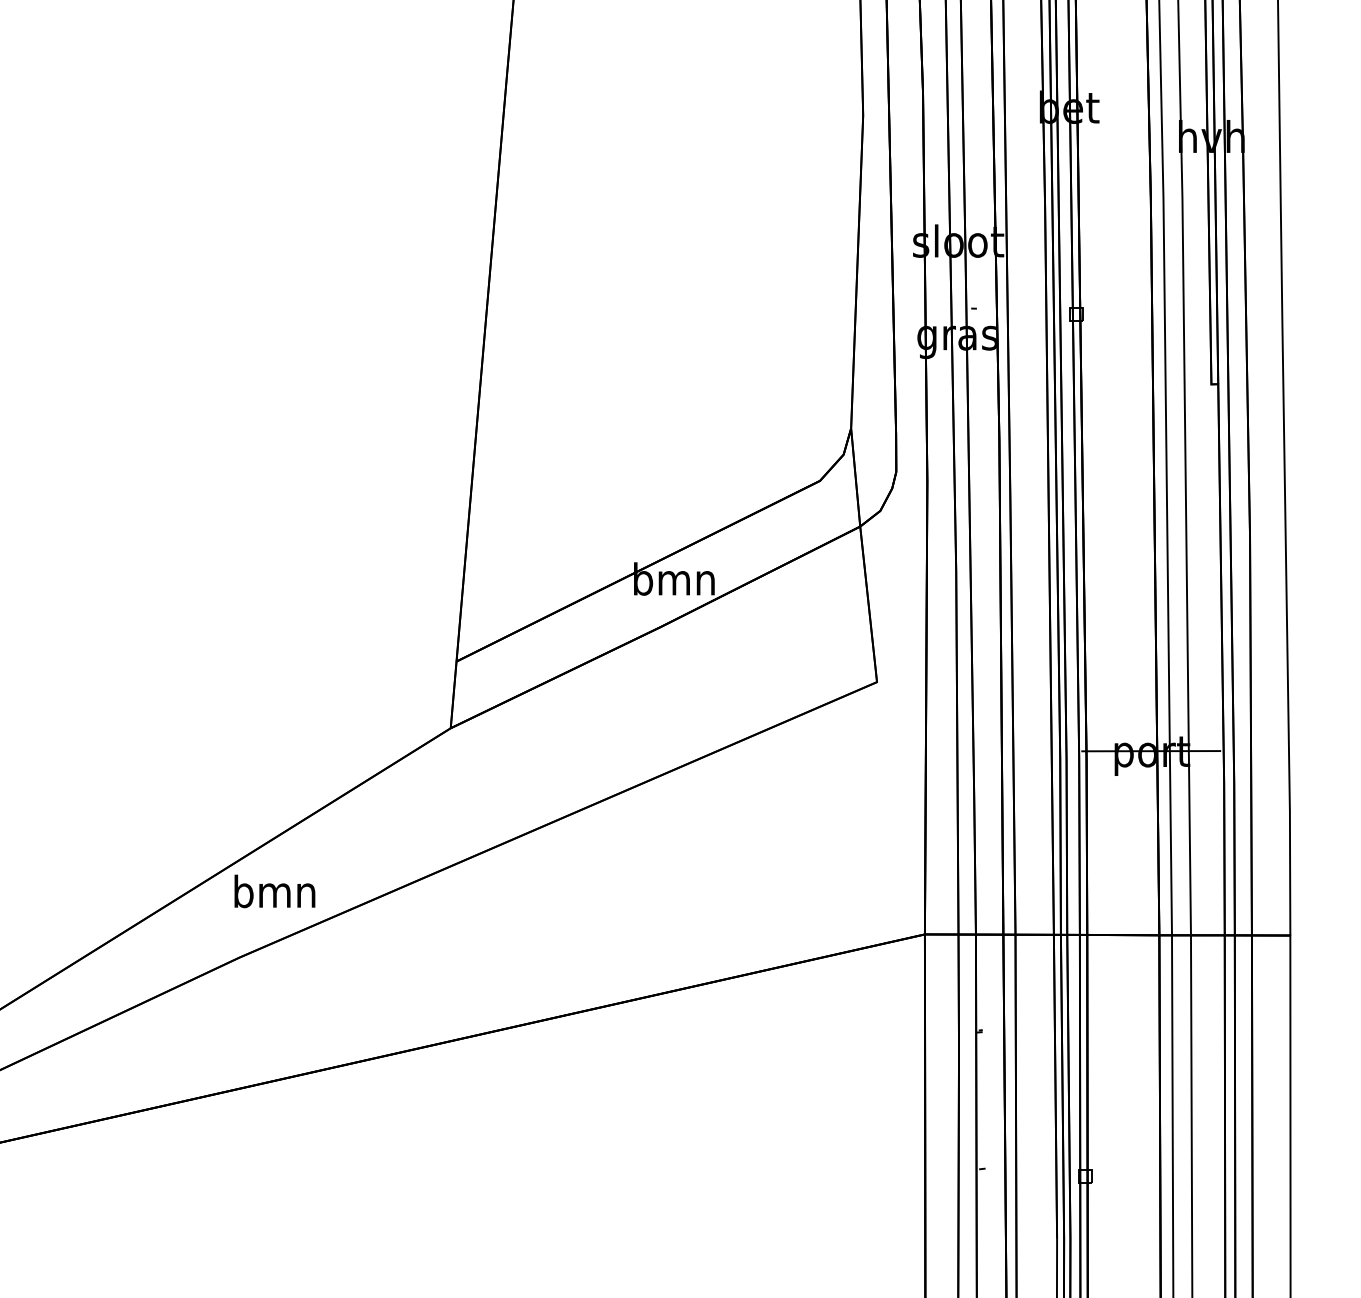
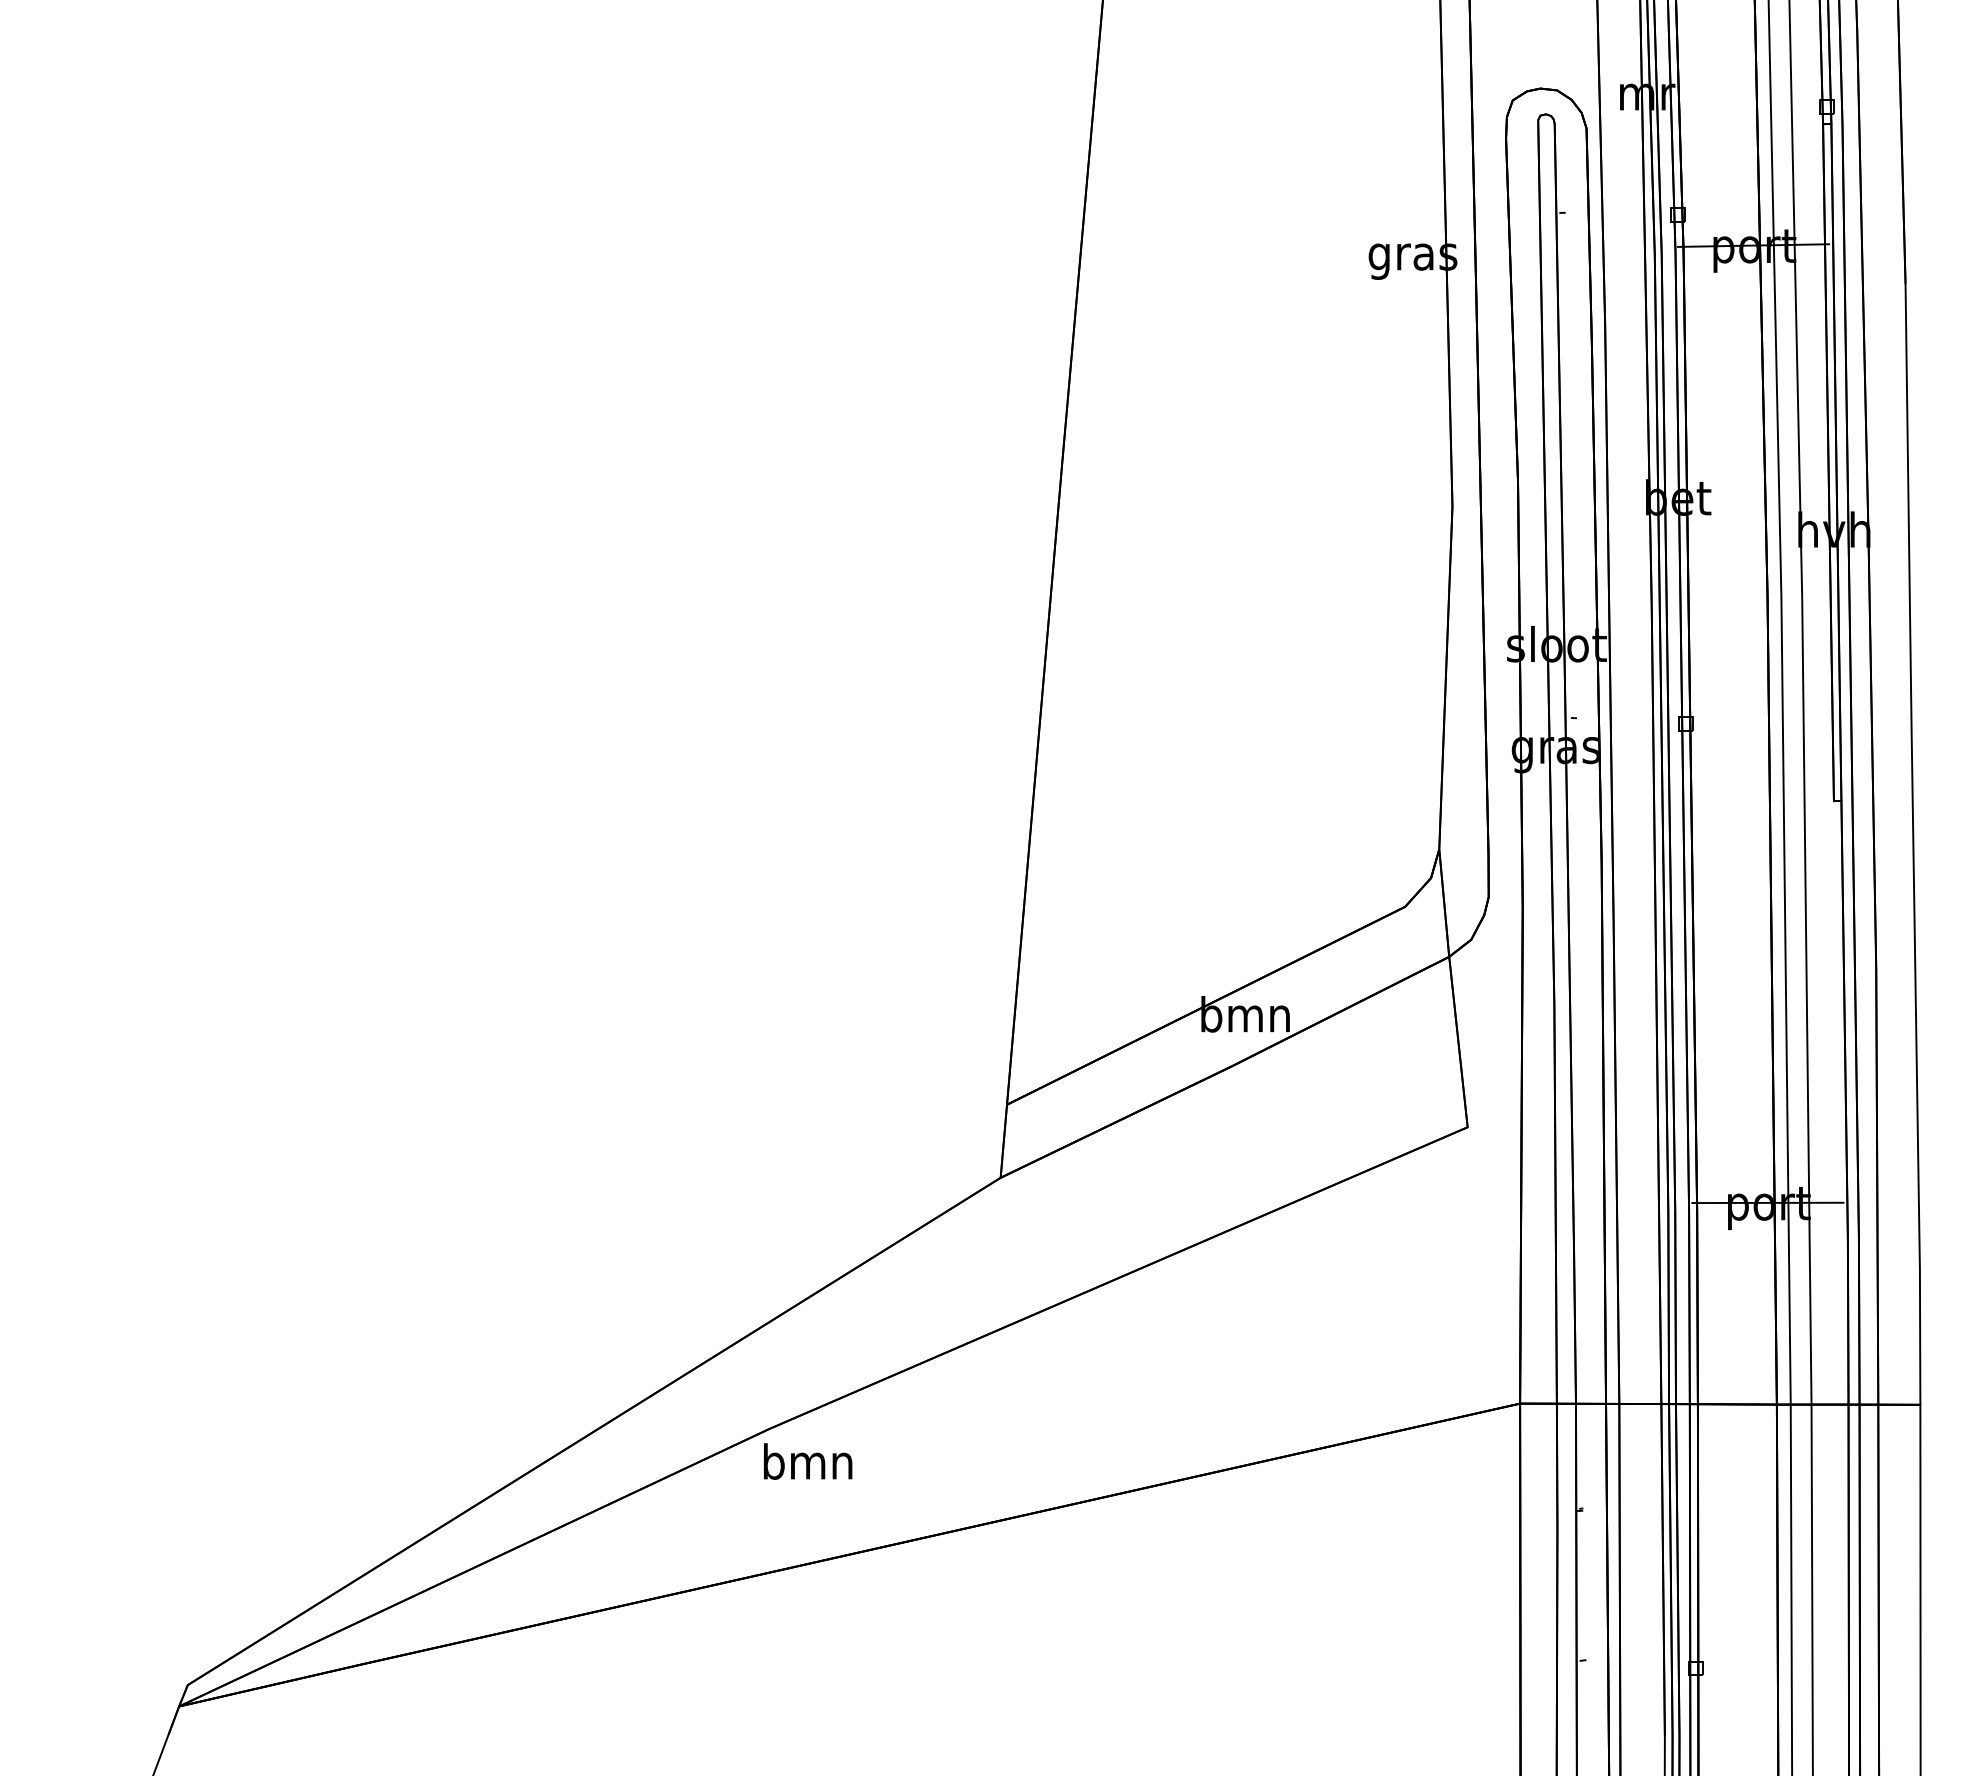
text: (275, 891) -> (808, 1461), moved

